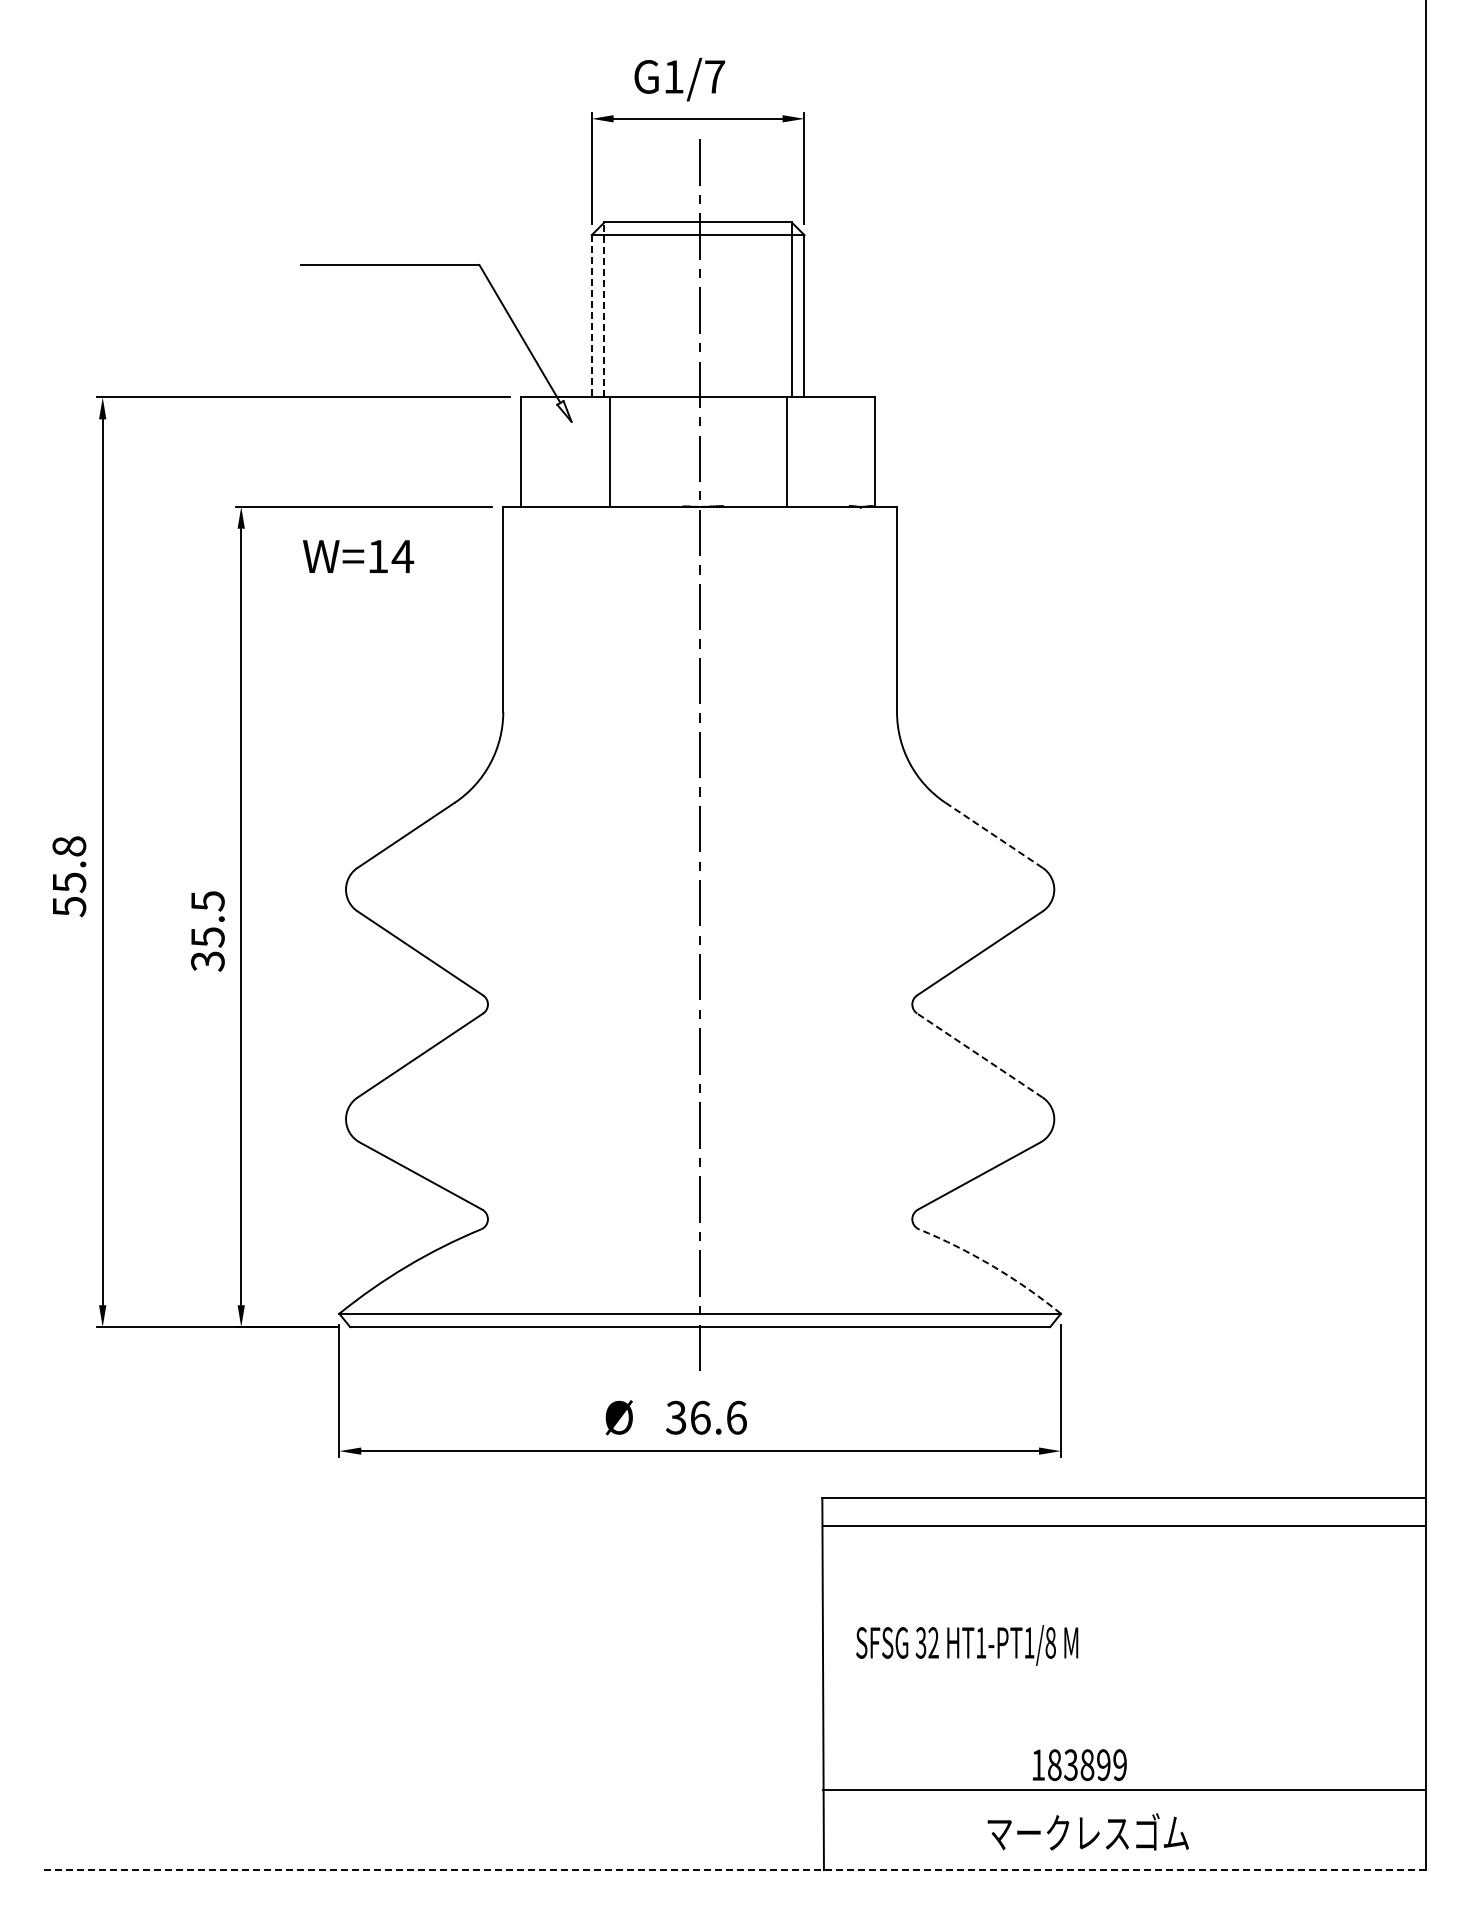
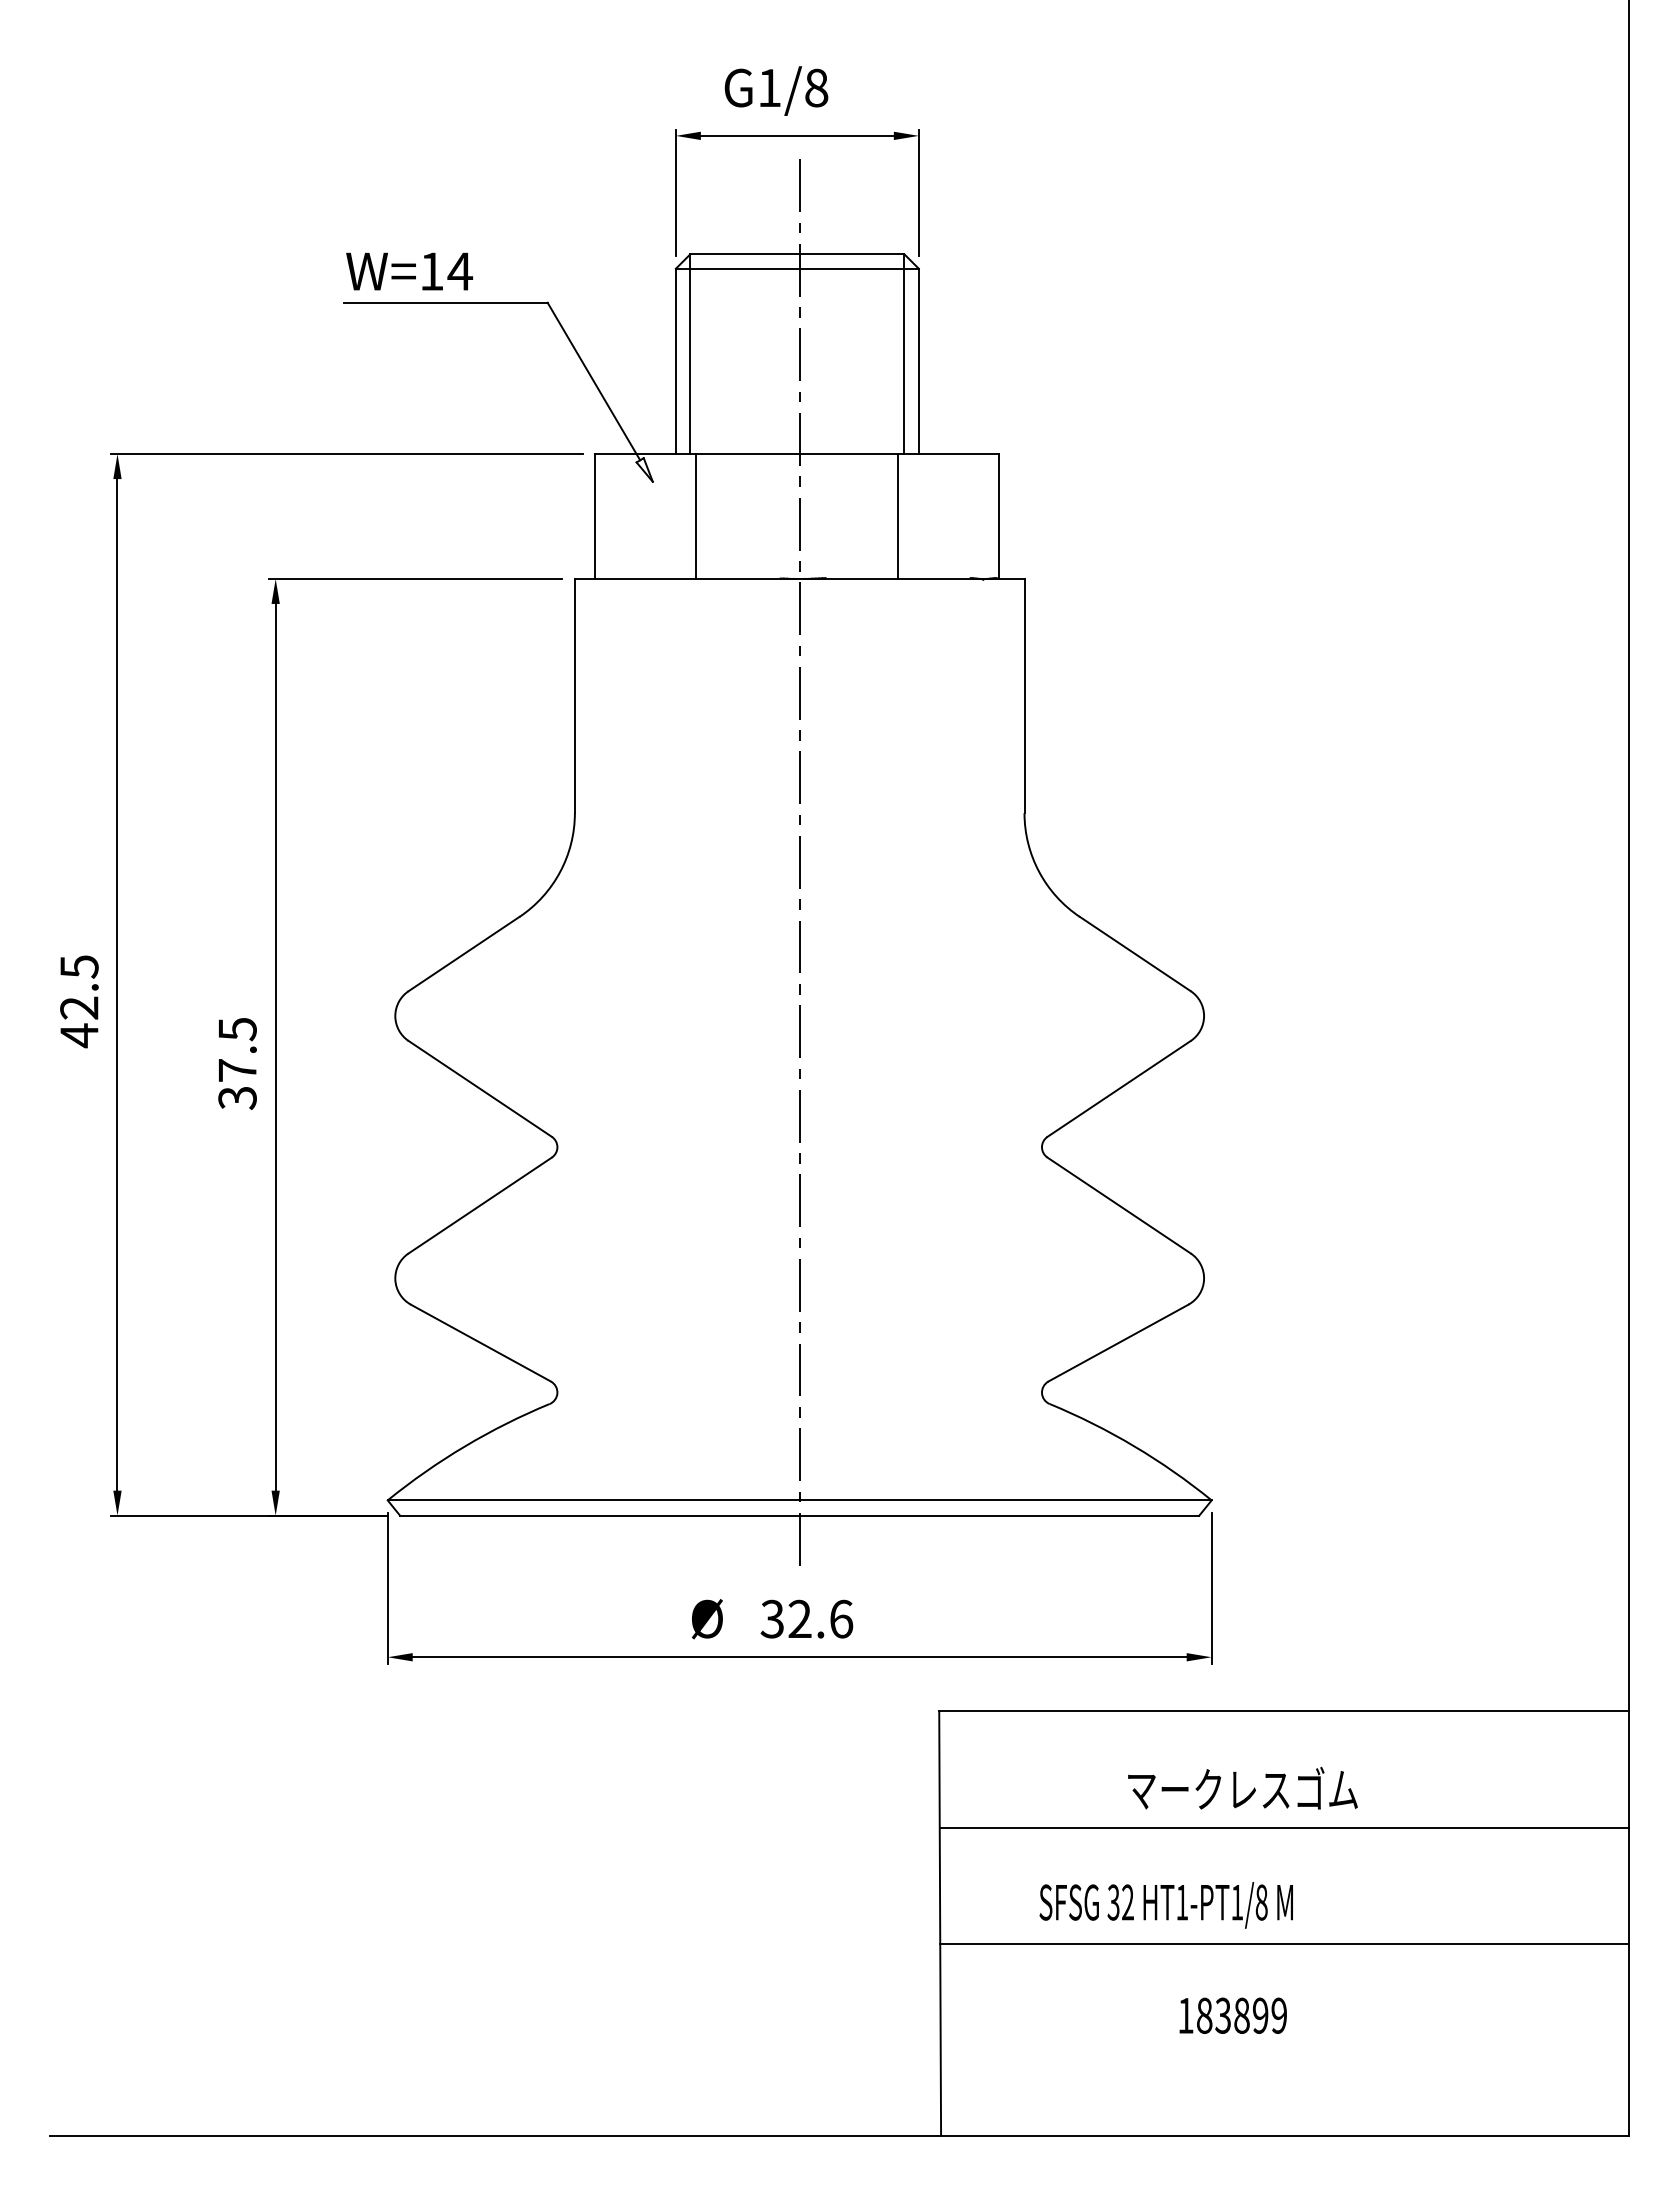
text: (715, 76) -> (817, 87), G1/7 -> G1/8
line: (604, 309) -> (690, 353), dashed -> solid
line: (591, 316) -> (675, 361), dashed -> solid
text: (358, 556) -> (409, 271), moved
line: (993, 835) -> (1134, 954), dashed -> solid
text: (69, 876) -> (79, 1001), 55.8 -> 42.5
text: (207, 937) -> (237, 1070), 35.5 -> 37.5
line: (979, 1055) -> (1118, 1205), dashed -> solid
arc: (993, 1266) -> (1134, 1446), dashed -> solid
text: (700, 1417) -> (800, 1618), 36.6 -> 32.6
line: (1123, 1525) -> (1283, 1827), moved
text: (967, 1645) -> (1166, 1905), moved
line: (1124, 1789) -> (1284, 1944), moved
text: (1087, 1831) -> (1242, 1787), moved
line: (735, 1870) -> (840, 2136), dashed -> solid

